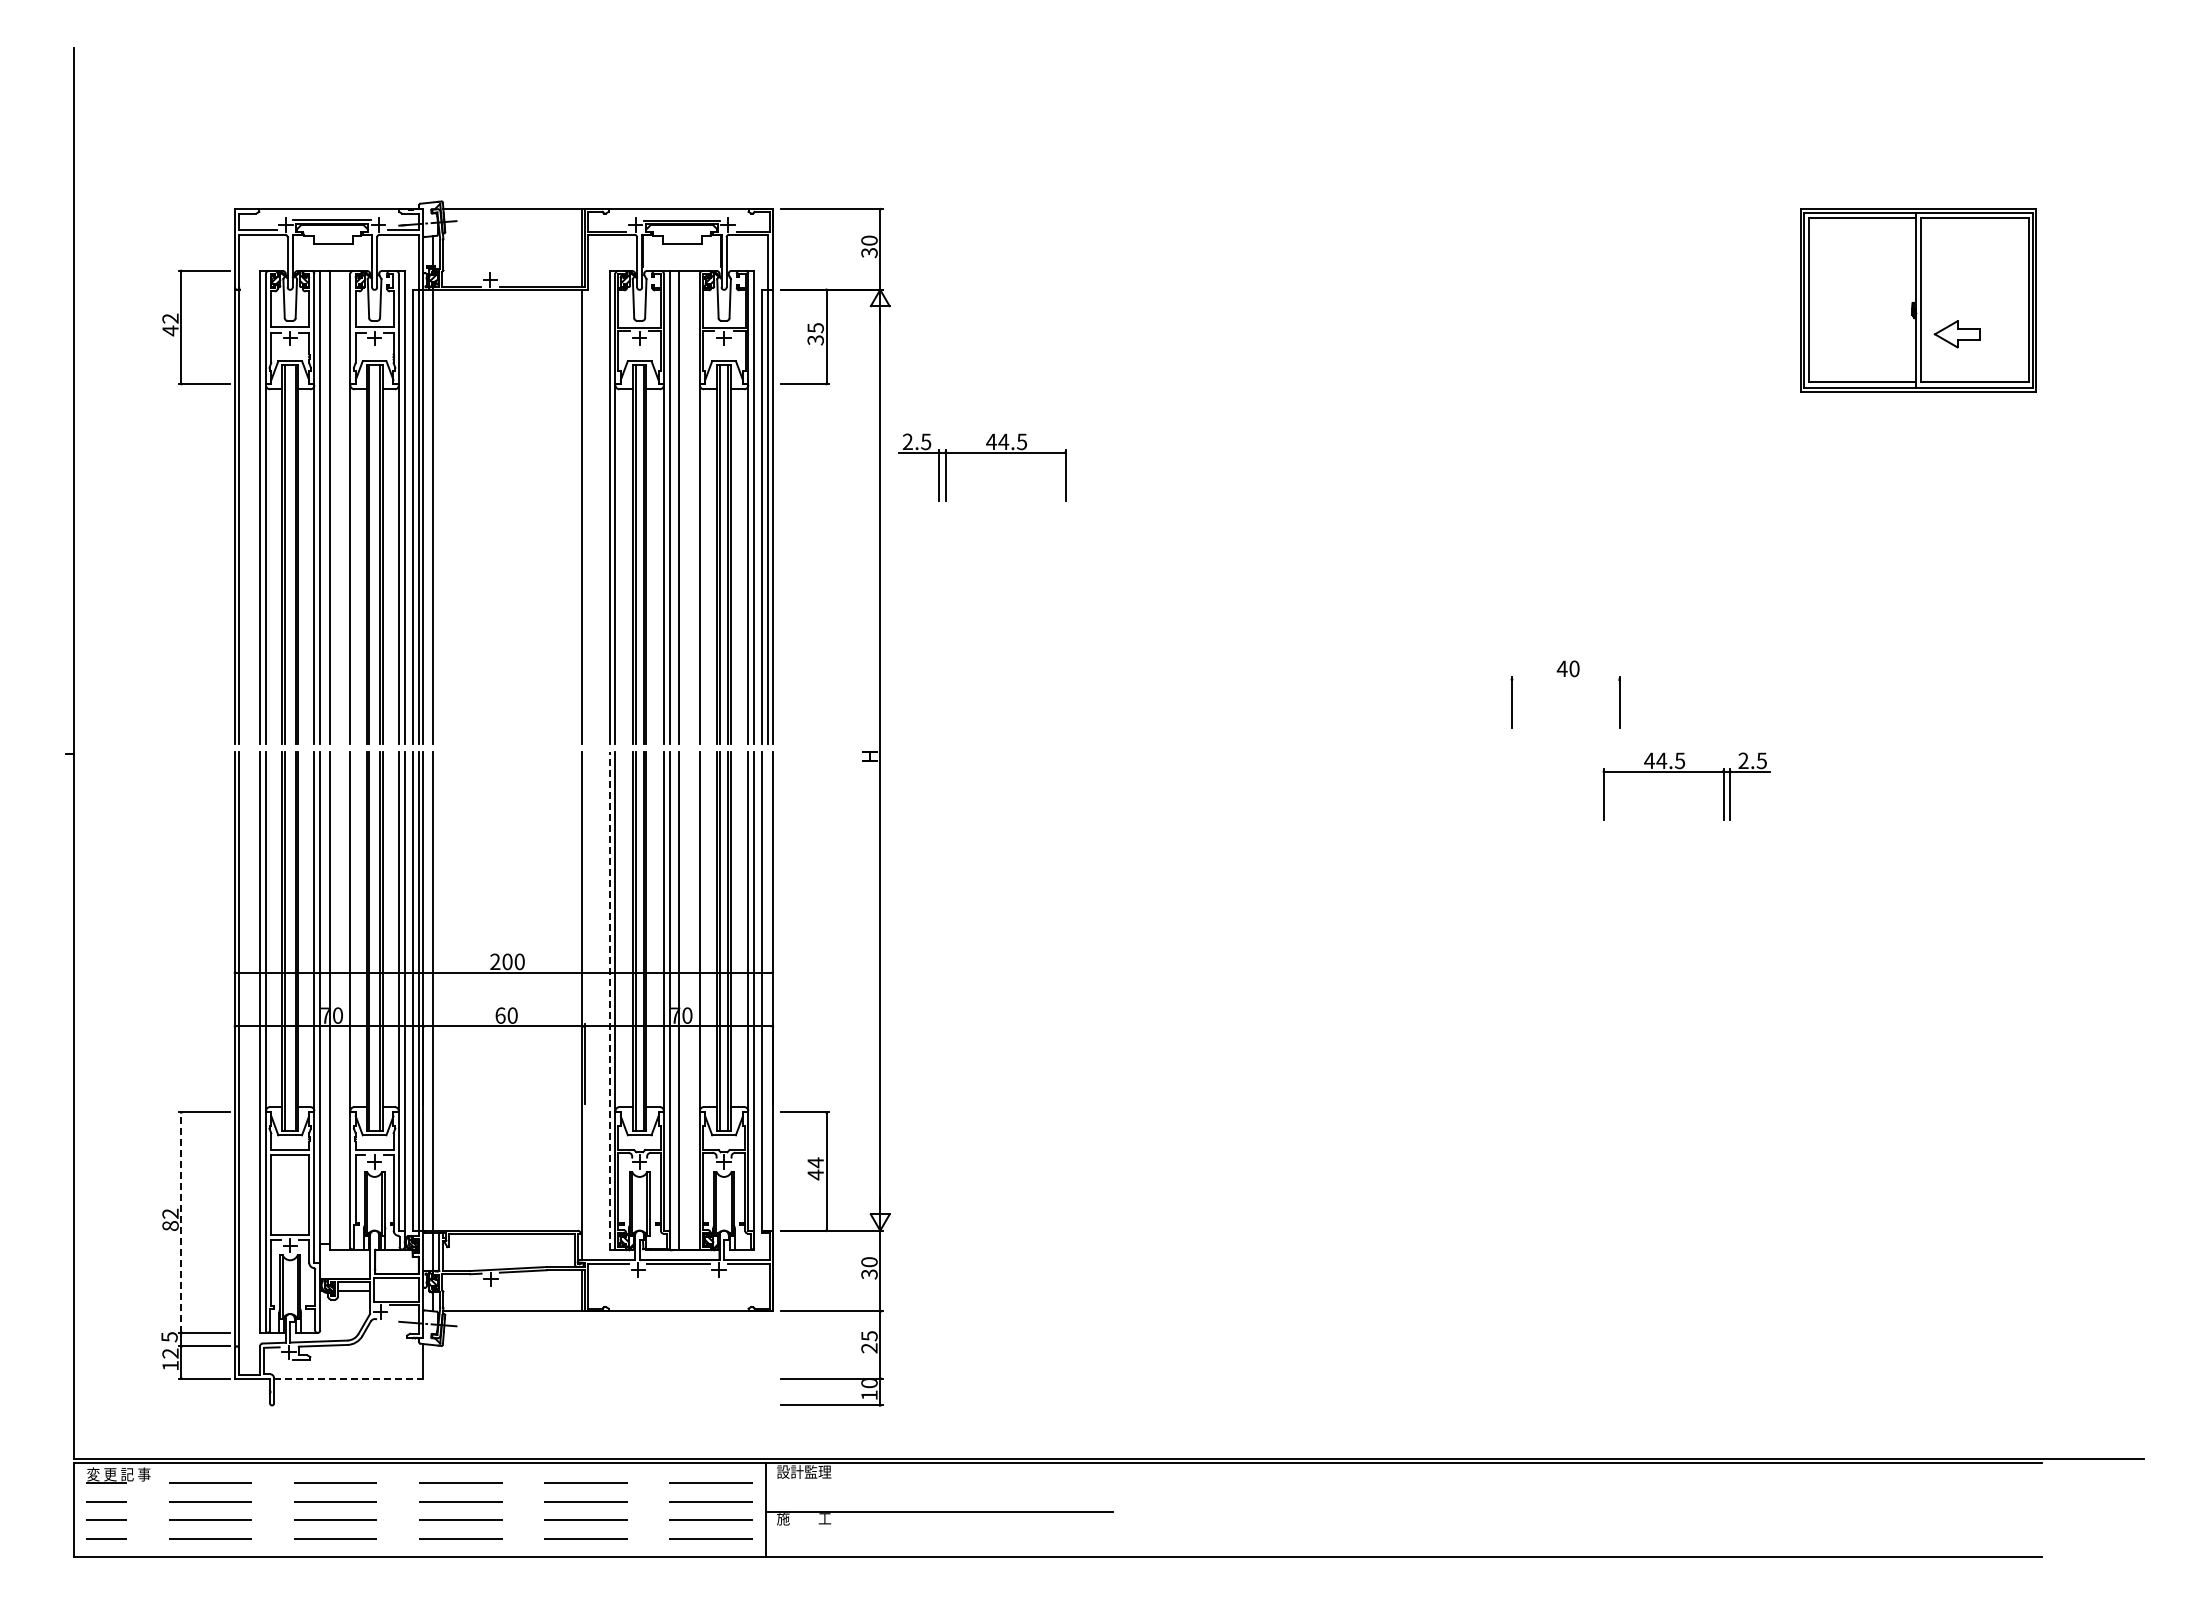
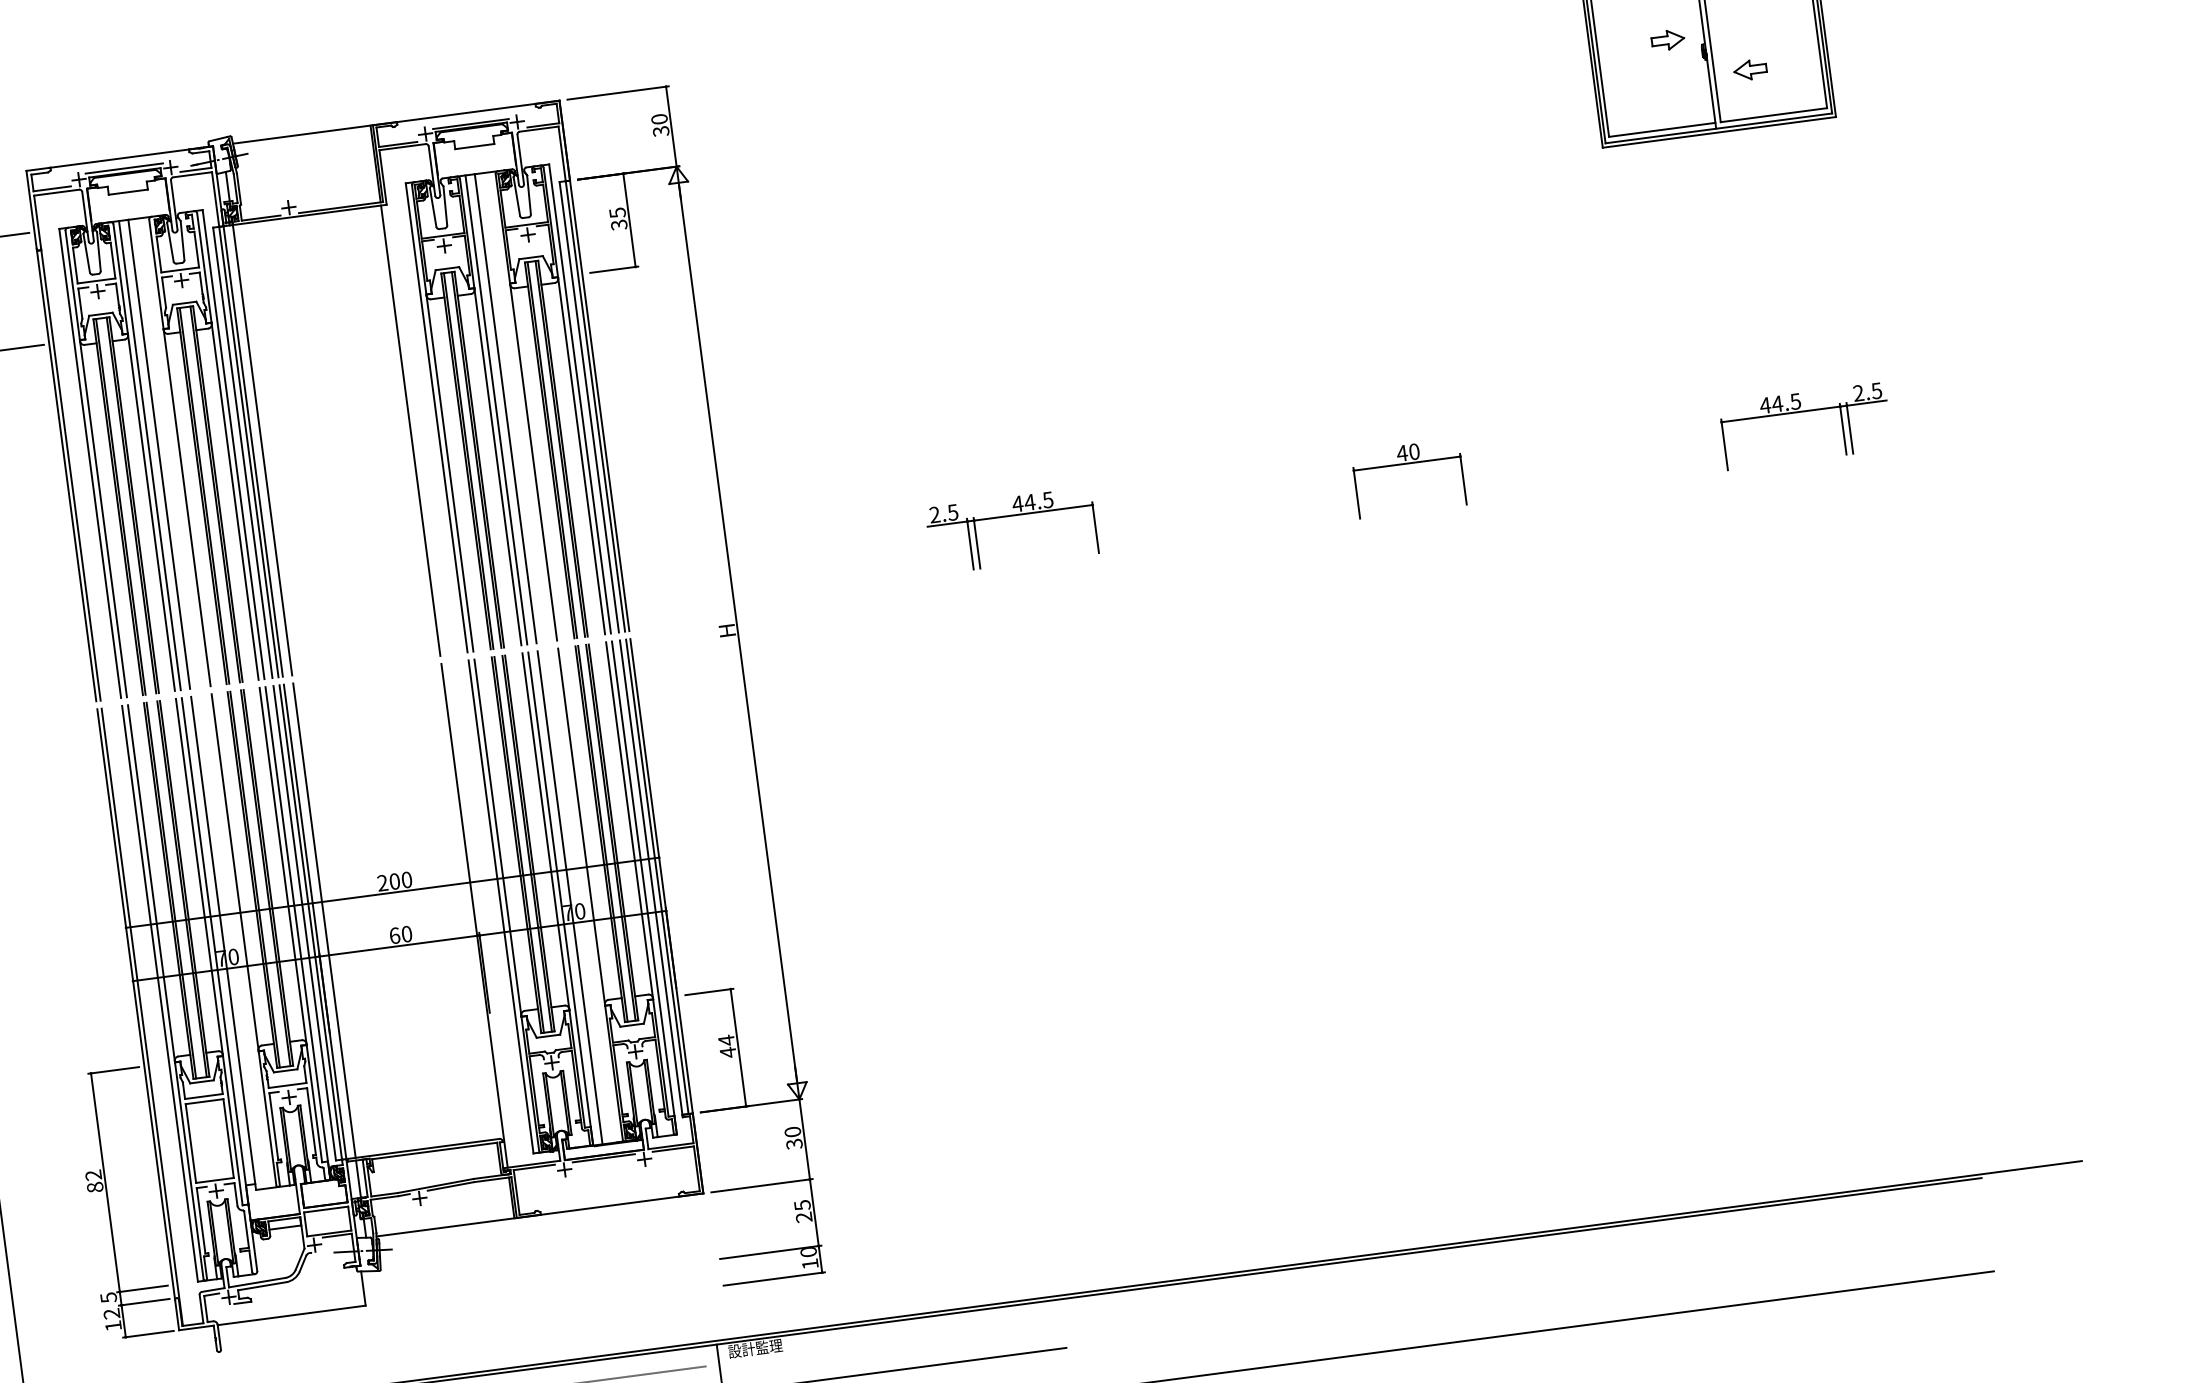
part: (1879, 293) -> (1667, 39), added
part: (1957, 333) -> (1750, 69), size x0.71
part: (982, 453) -> (1010, 516), moved
line: (1565, 679) -> (1406, 463), added
part: (1686, 772) -> (1803, 412), moved
line: (768, 991) -> (657, 876), added
line: (609, 1000) -> (500, 906), dashed -> solid
line: (181, 1222) -> (105, 1182), dashed -> solid
line: (348, 1378) -> (291, 1315), dashed -> solid

